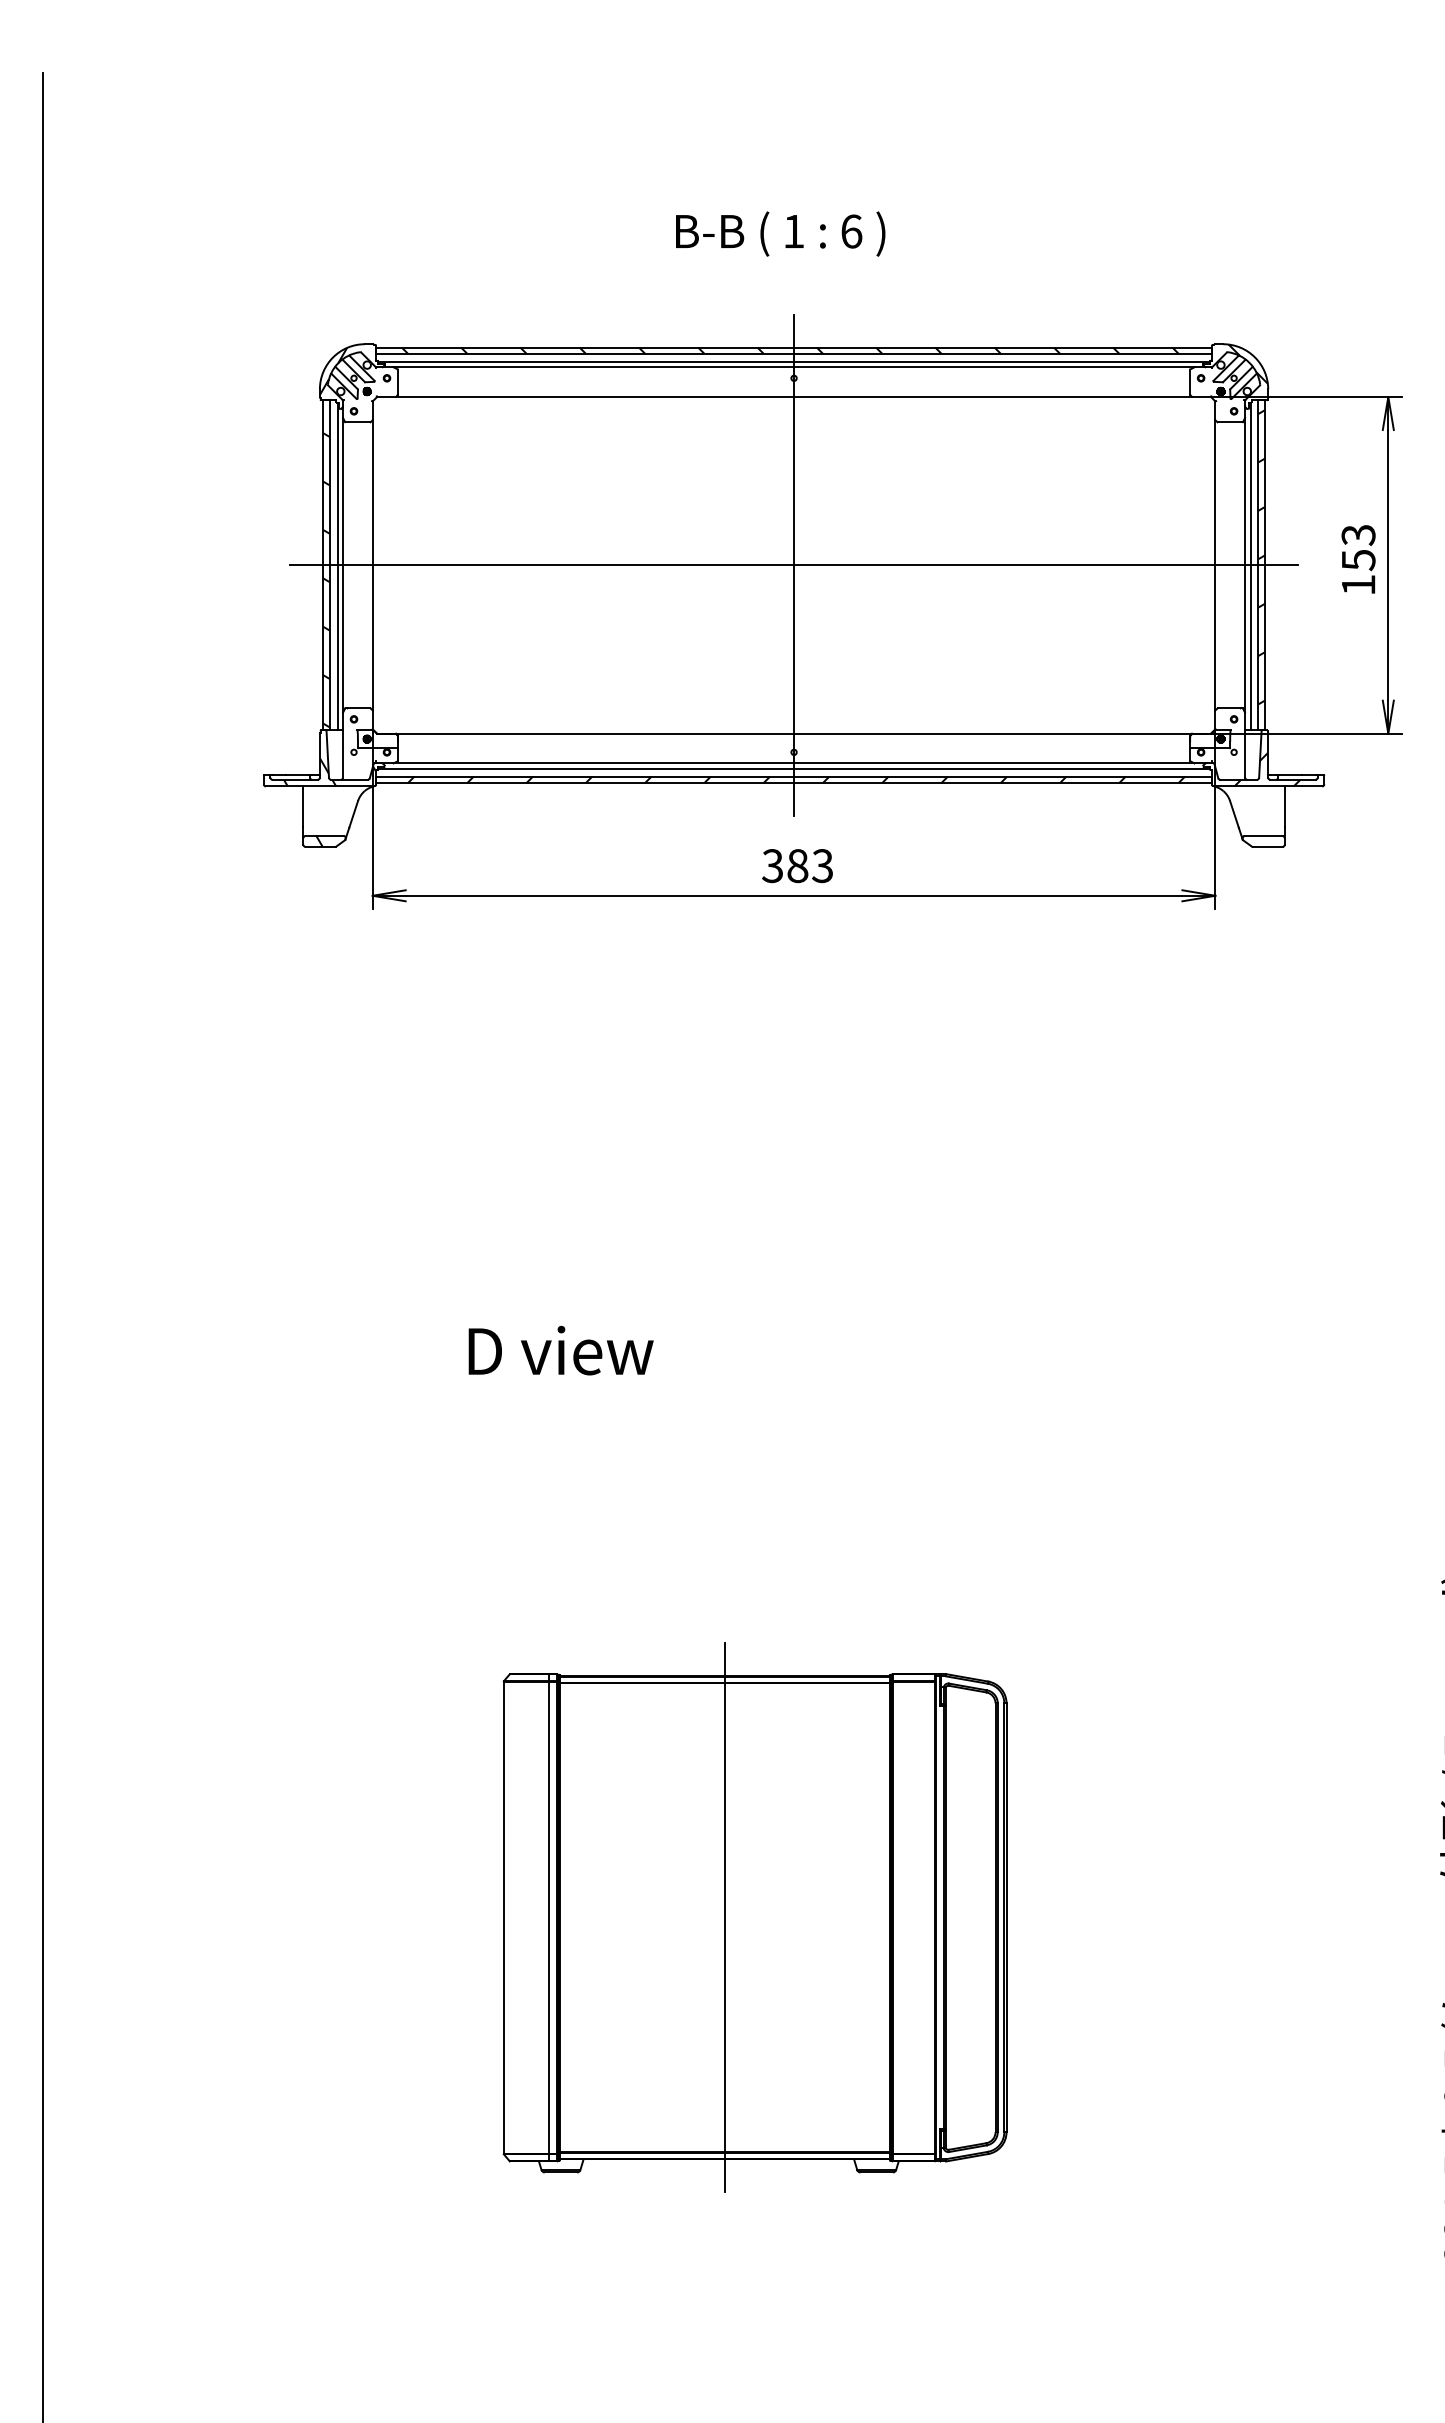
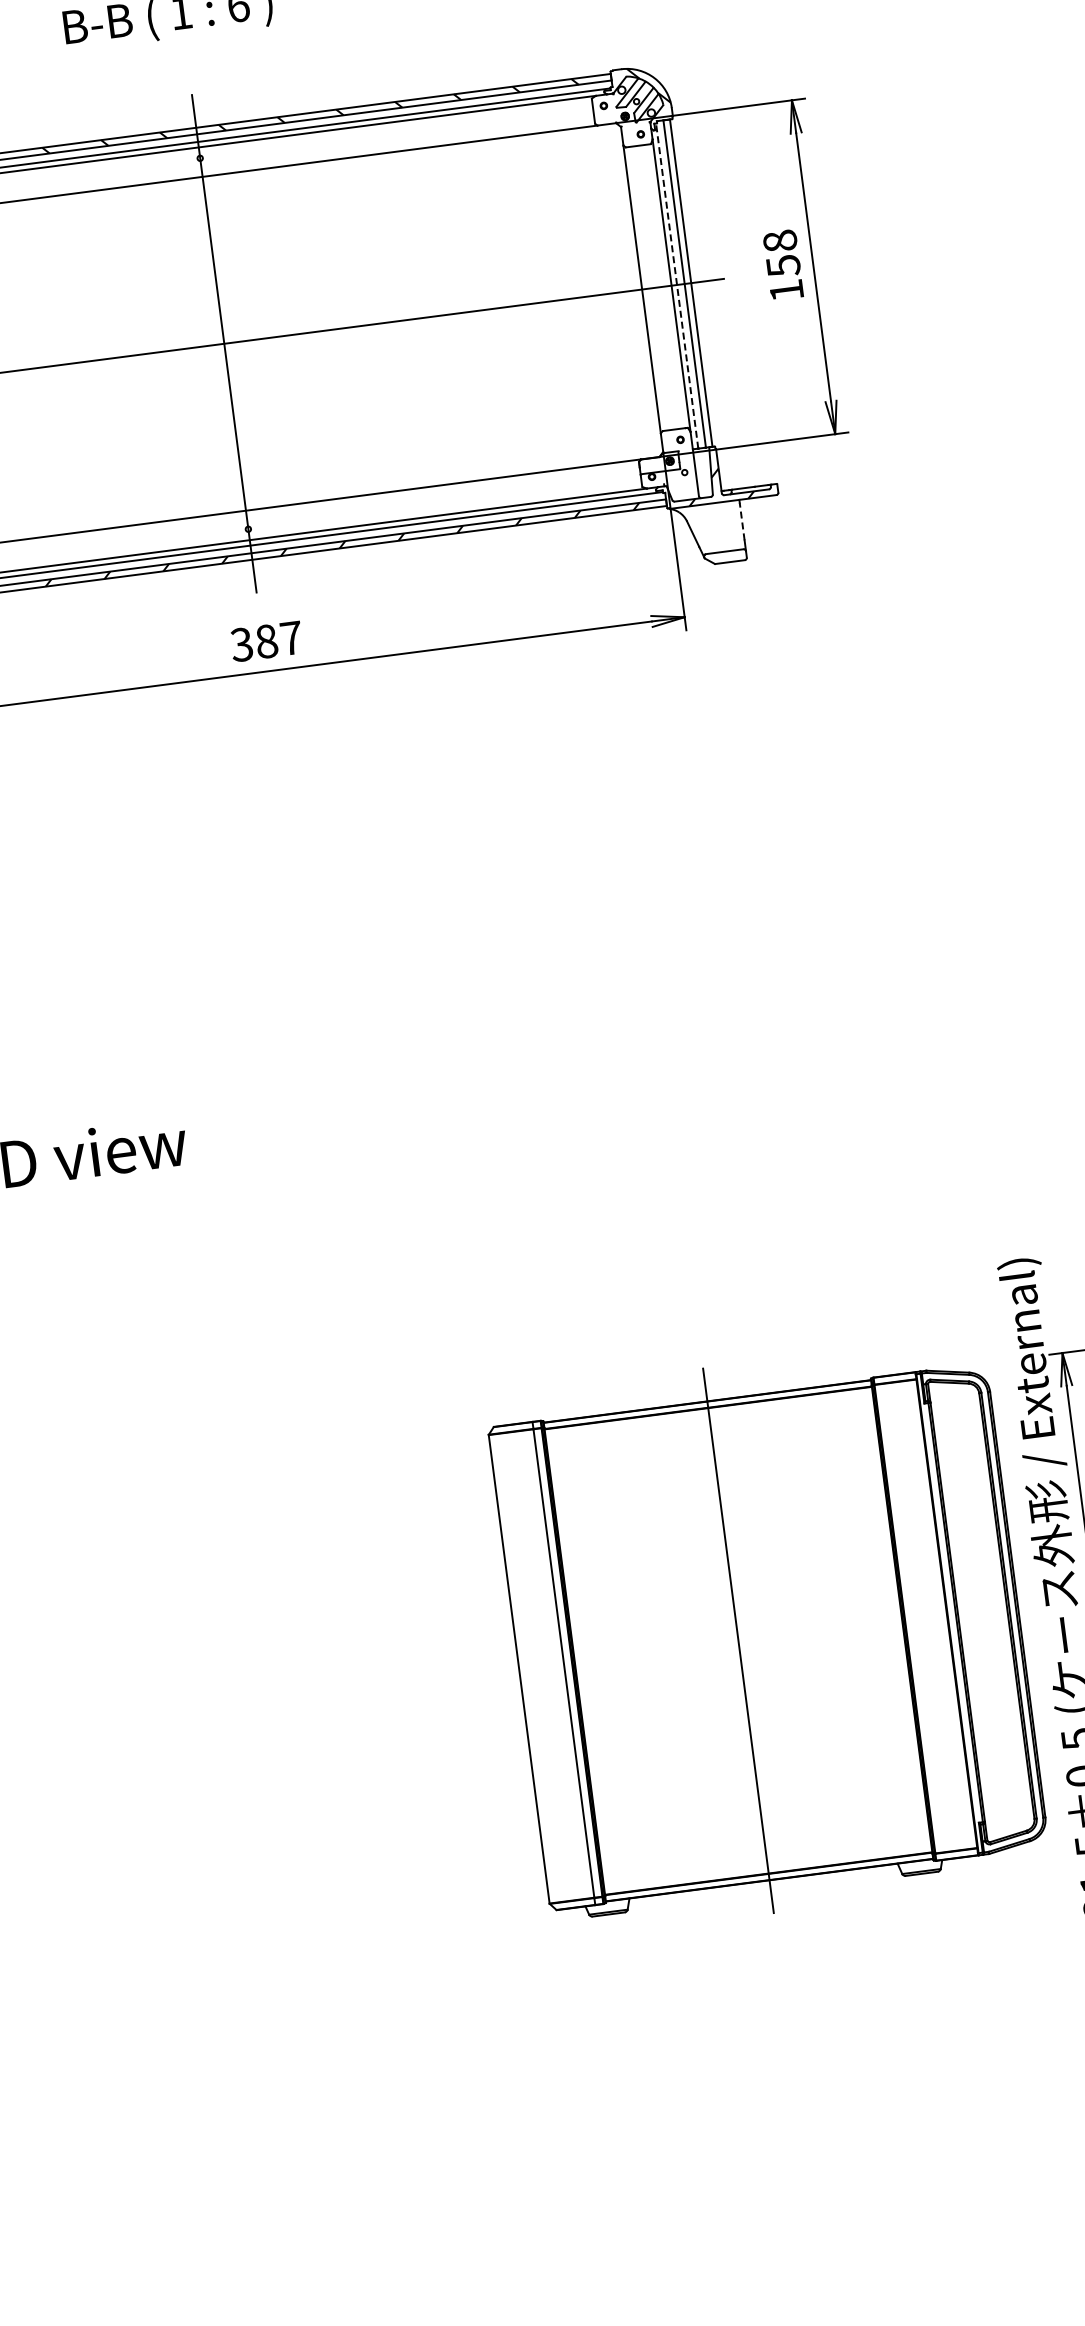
text: (1358, 534) -> (780, 240), 153 -> 158
hatch: (1261, 557) -> (686, 275), removed
line: (1250, 566) -> (677, 286), solid -> dashed
line: (1284, 808) -> (741, 521), solid -> dashed
text: (822, 866) -> (291, 638), 383 -> 387
part: (754, 1917) -> (767, 1636), moved

